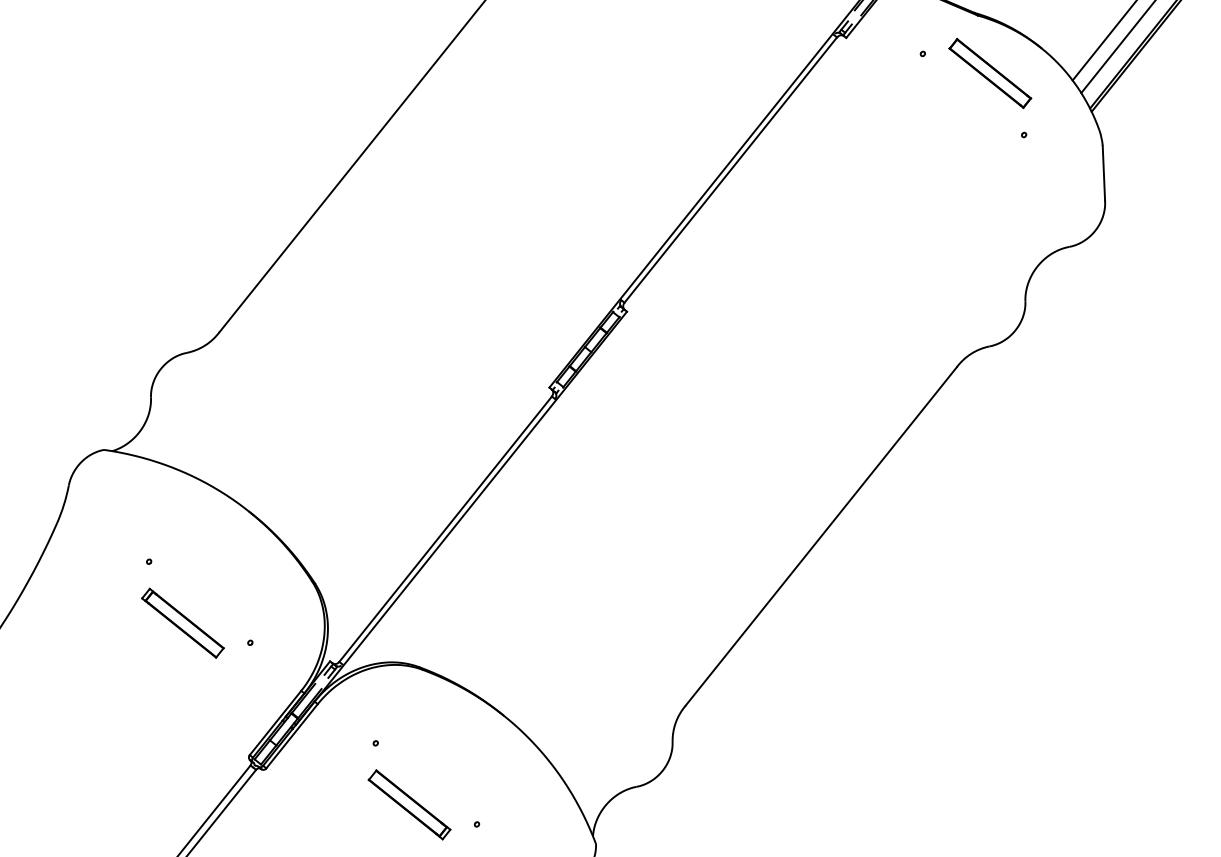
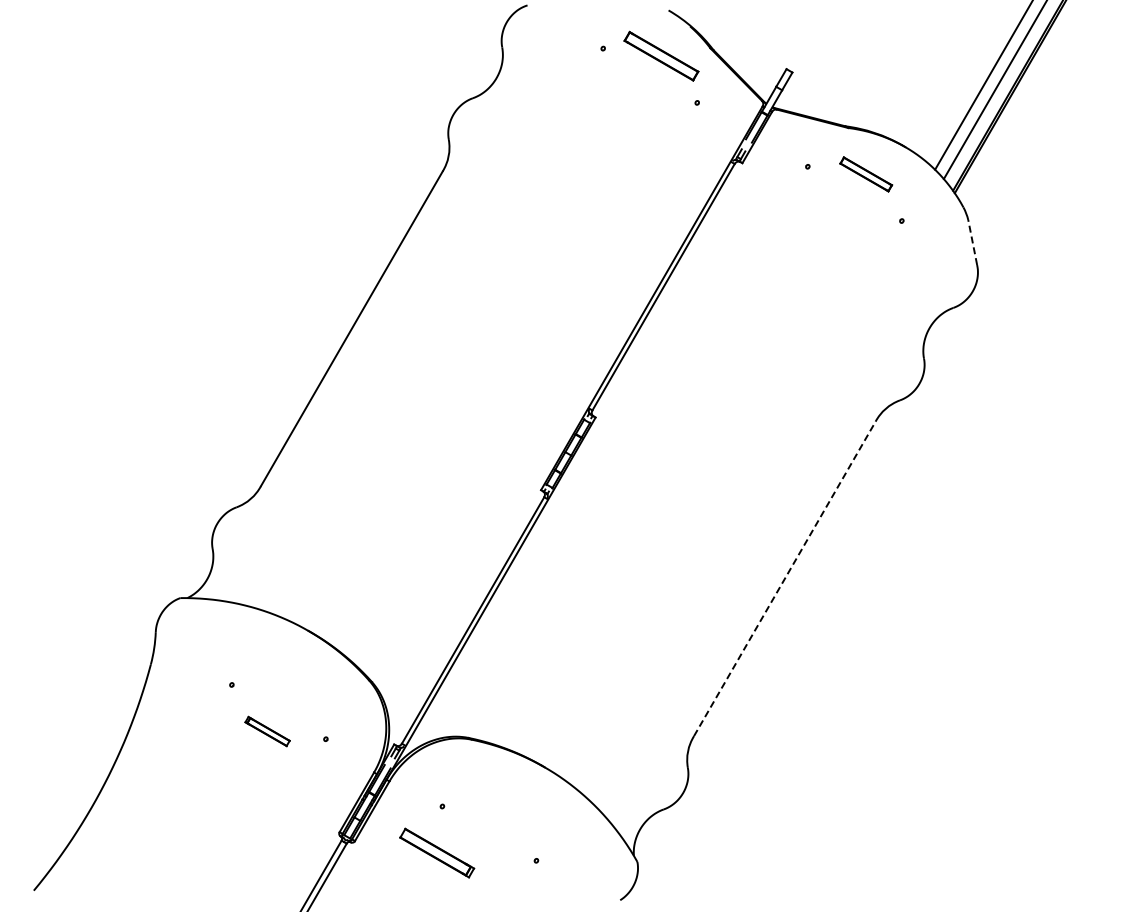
part: (990, 73) -> (866, 174), size x0.7
line: (1103, 173) -> (972, 242), solid -> dashed
line: (820, 535) -> (784, 578), solid -> dashed
part: (182, 623) -> (267, 731), size x0.6
part: (410, 804) -> (437, 852), moved

